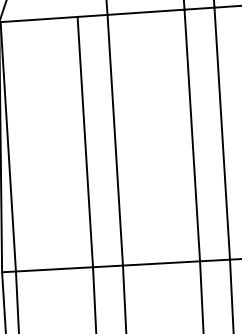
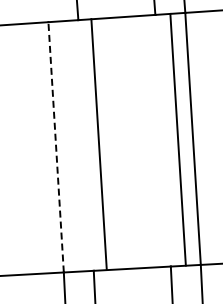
line: (192, 135) -> (178, 139), moved
line: (114, 139) -> (98, 143), moved
line: (85, 141) -> (56, 146), solid -> dashed

